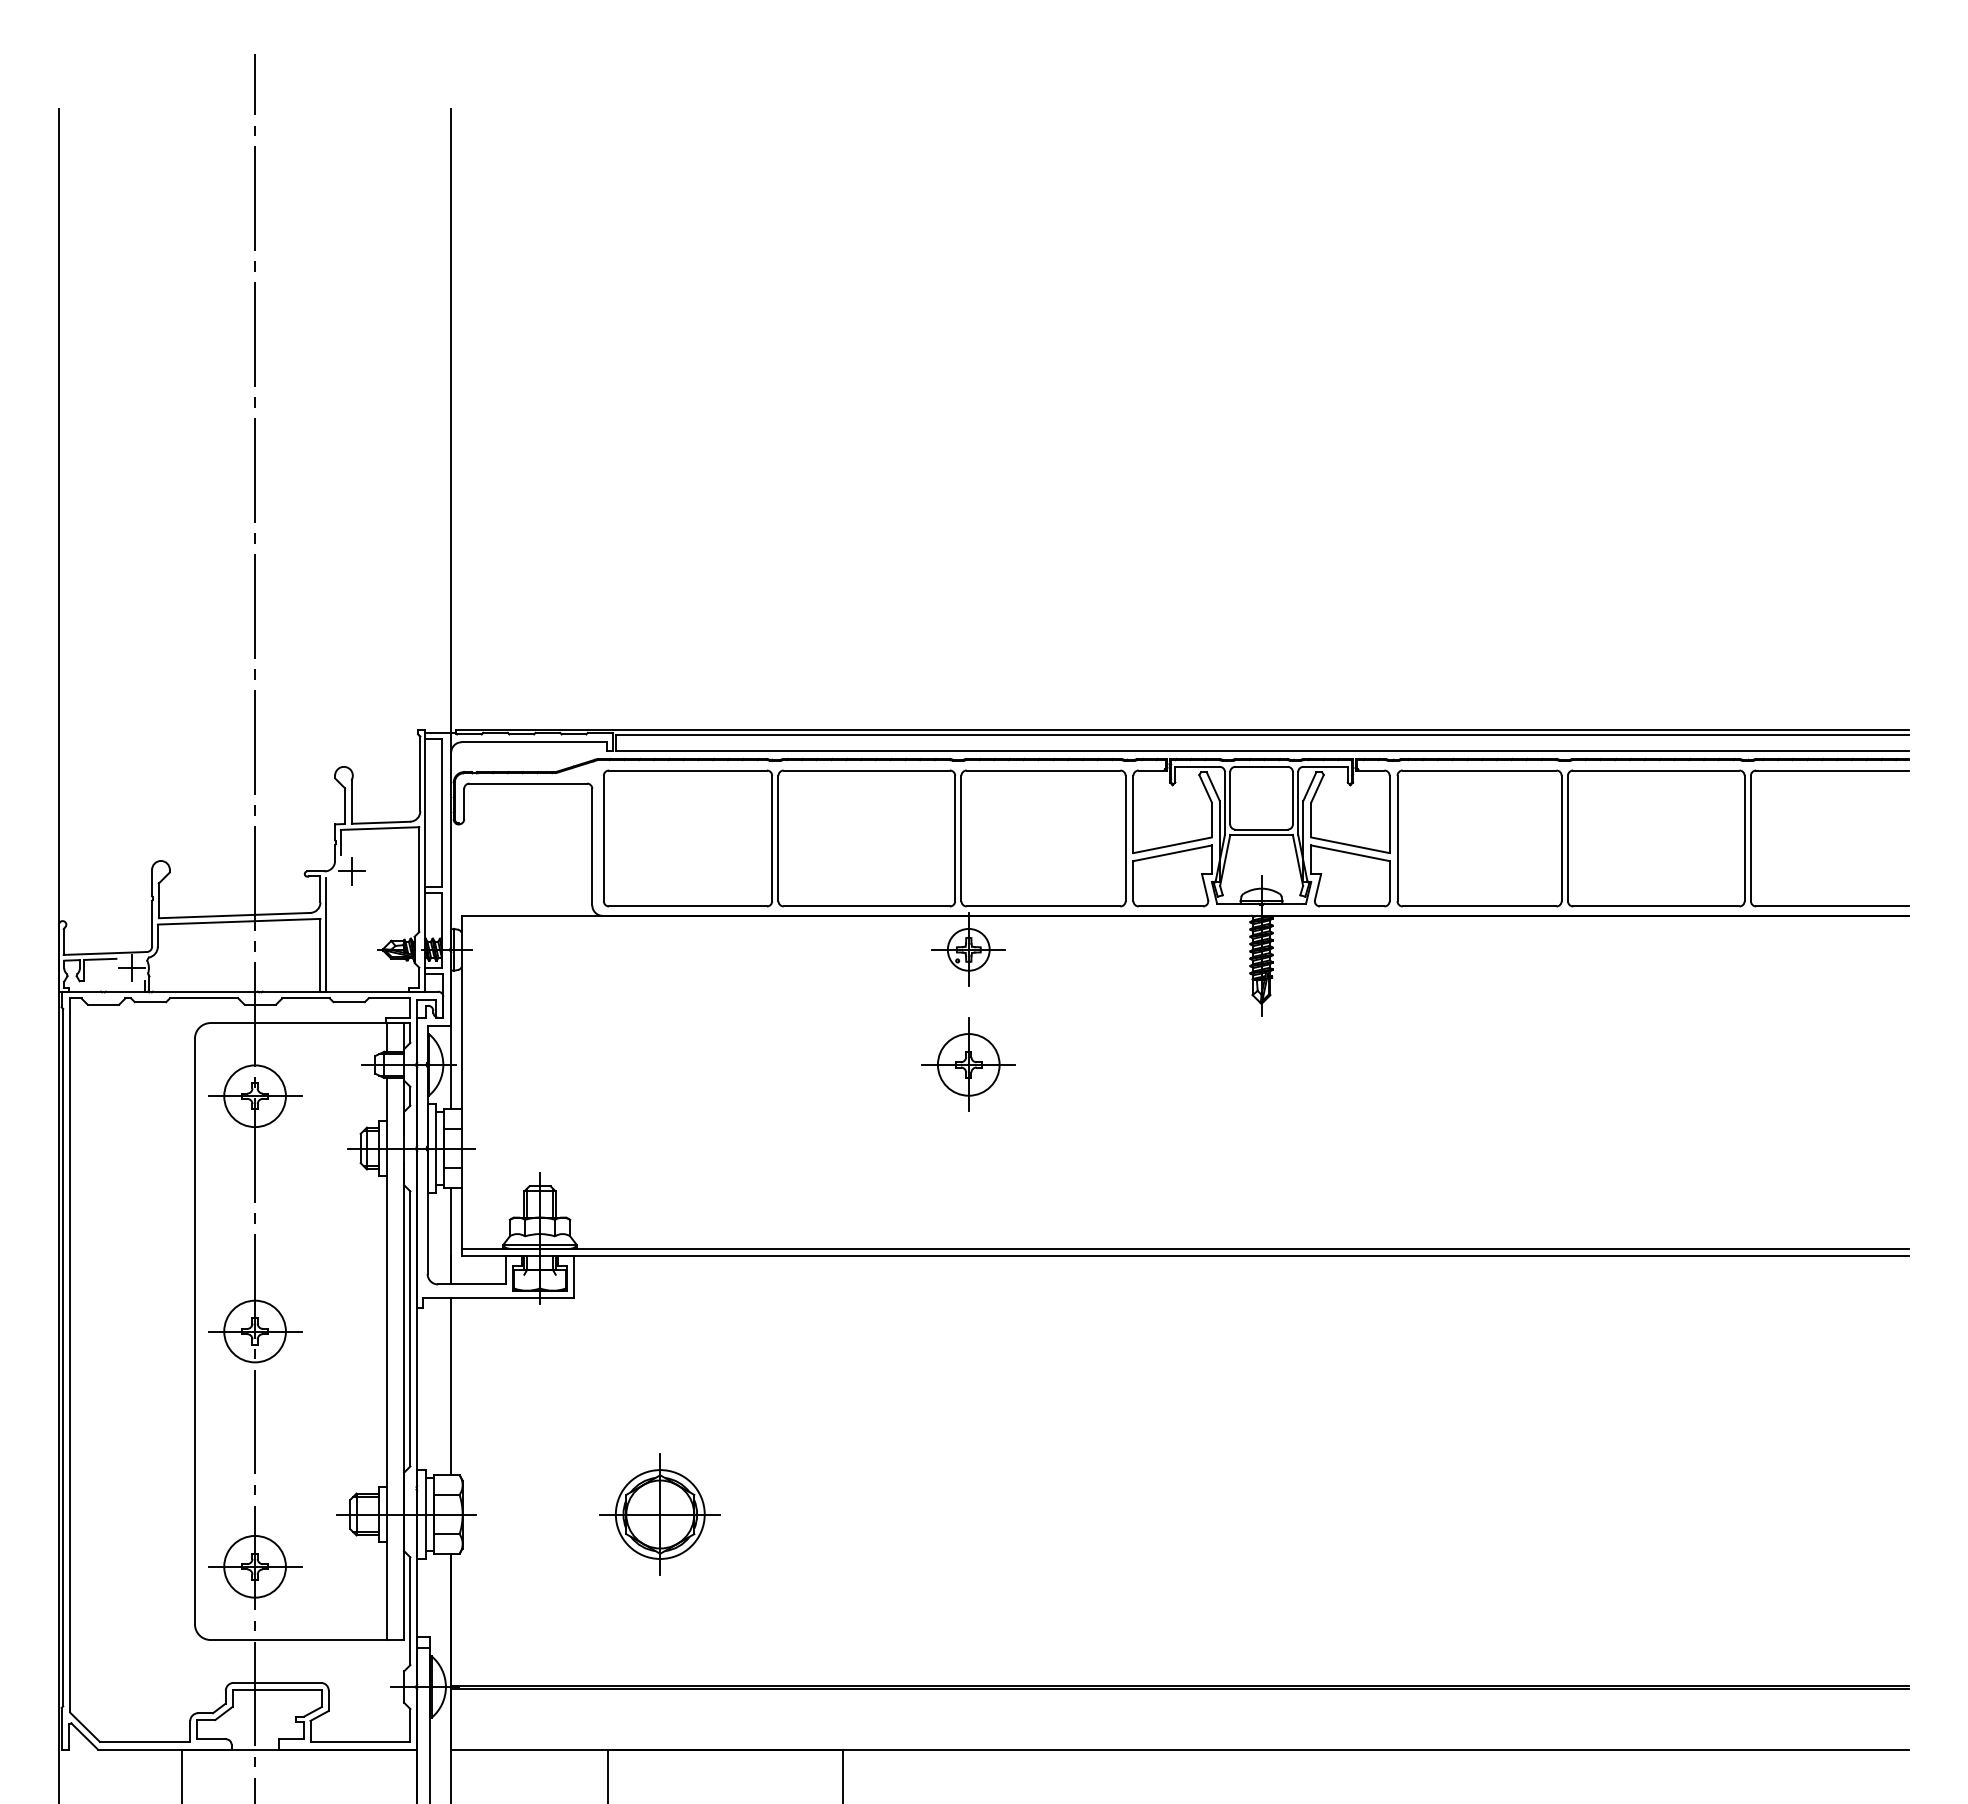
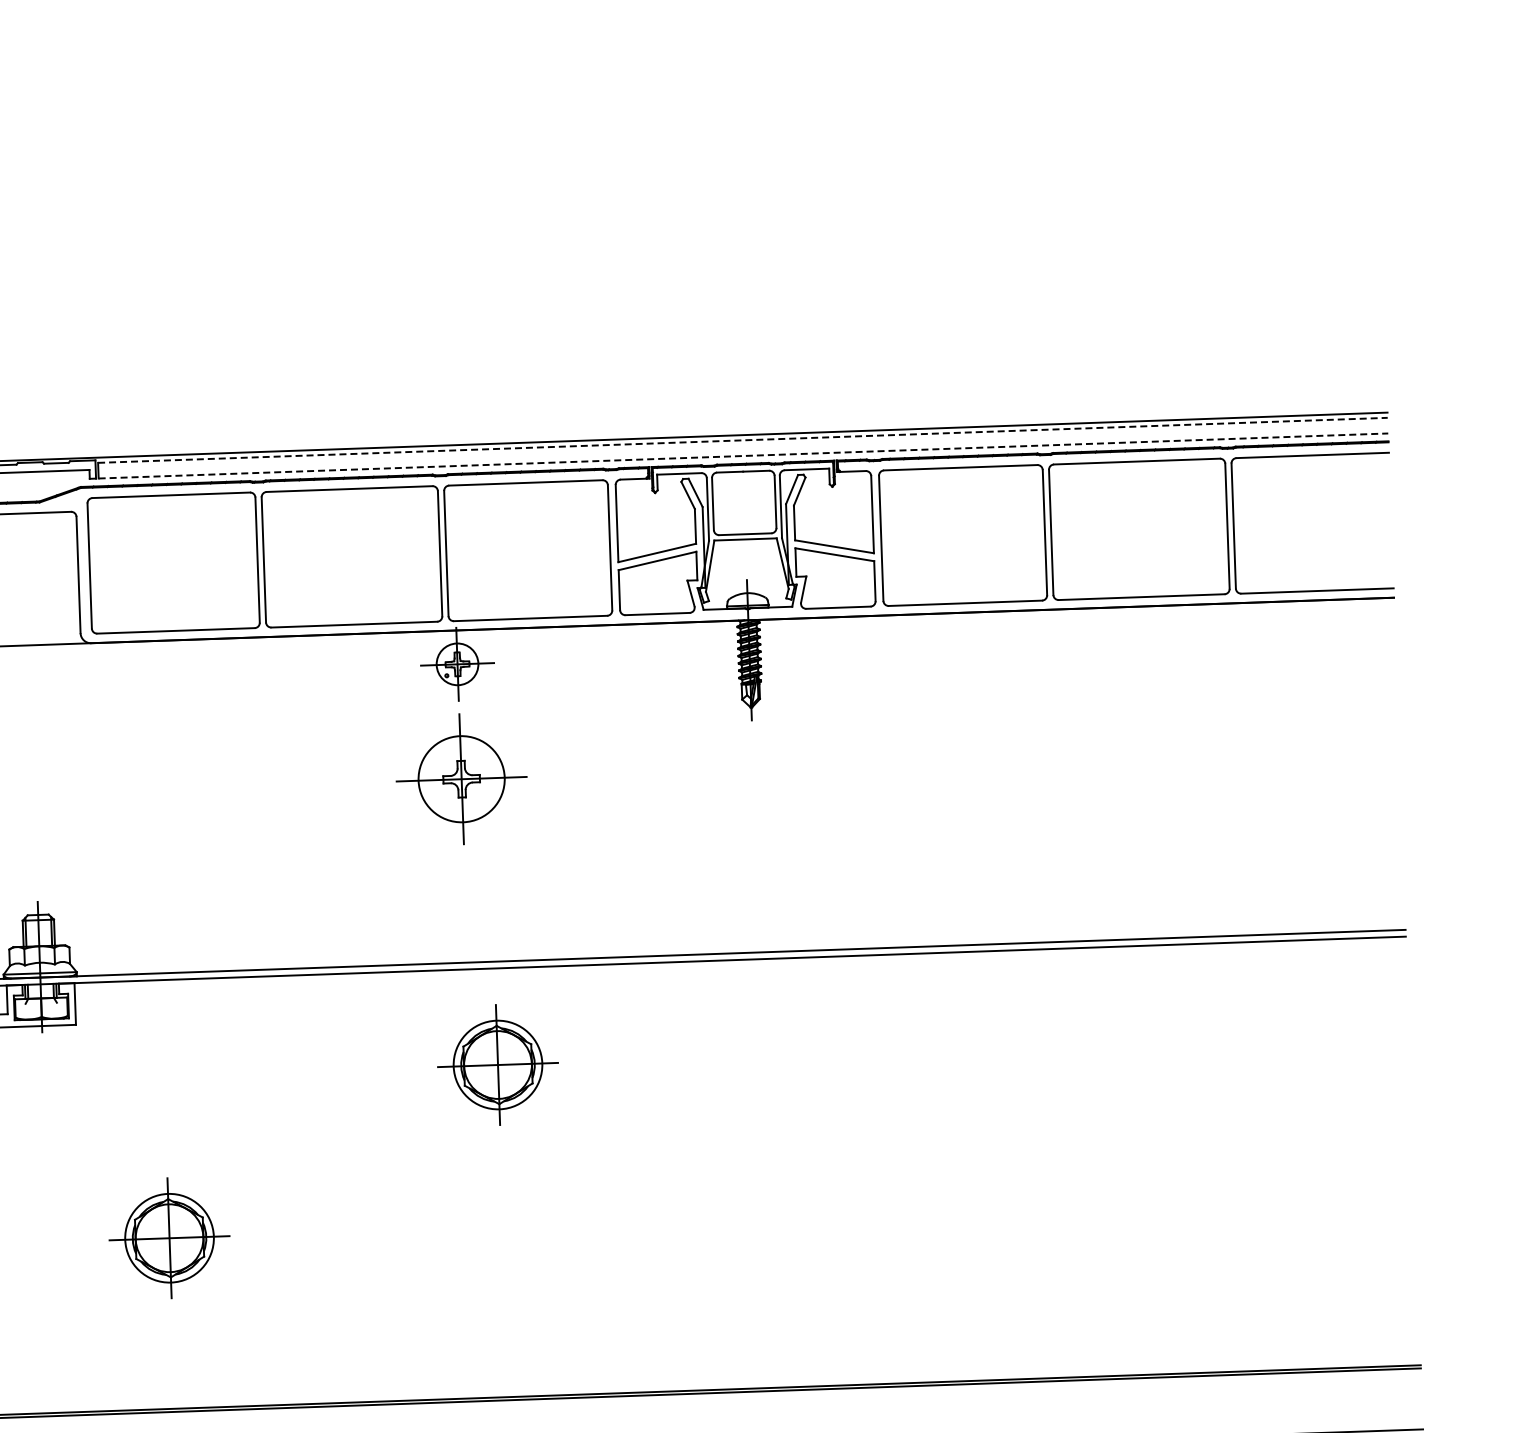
line: (1262, 735) -> (743, 440), solid -> dashed
line: (1262, 751) -> (743, 456), solid -> dashed
part: (968, 1064) -> (461, 778), size x1.4
part: (994, 1352) -> (497, 1065), added

